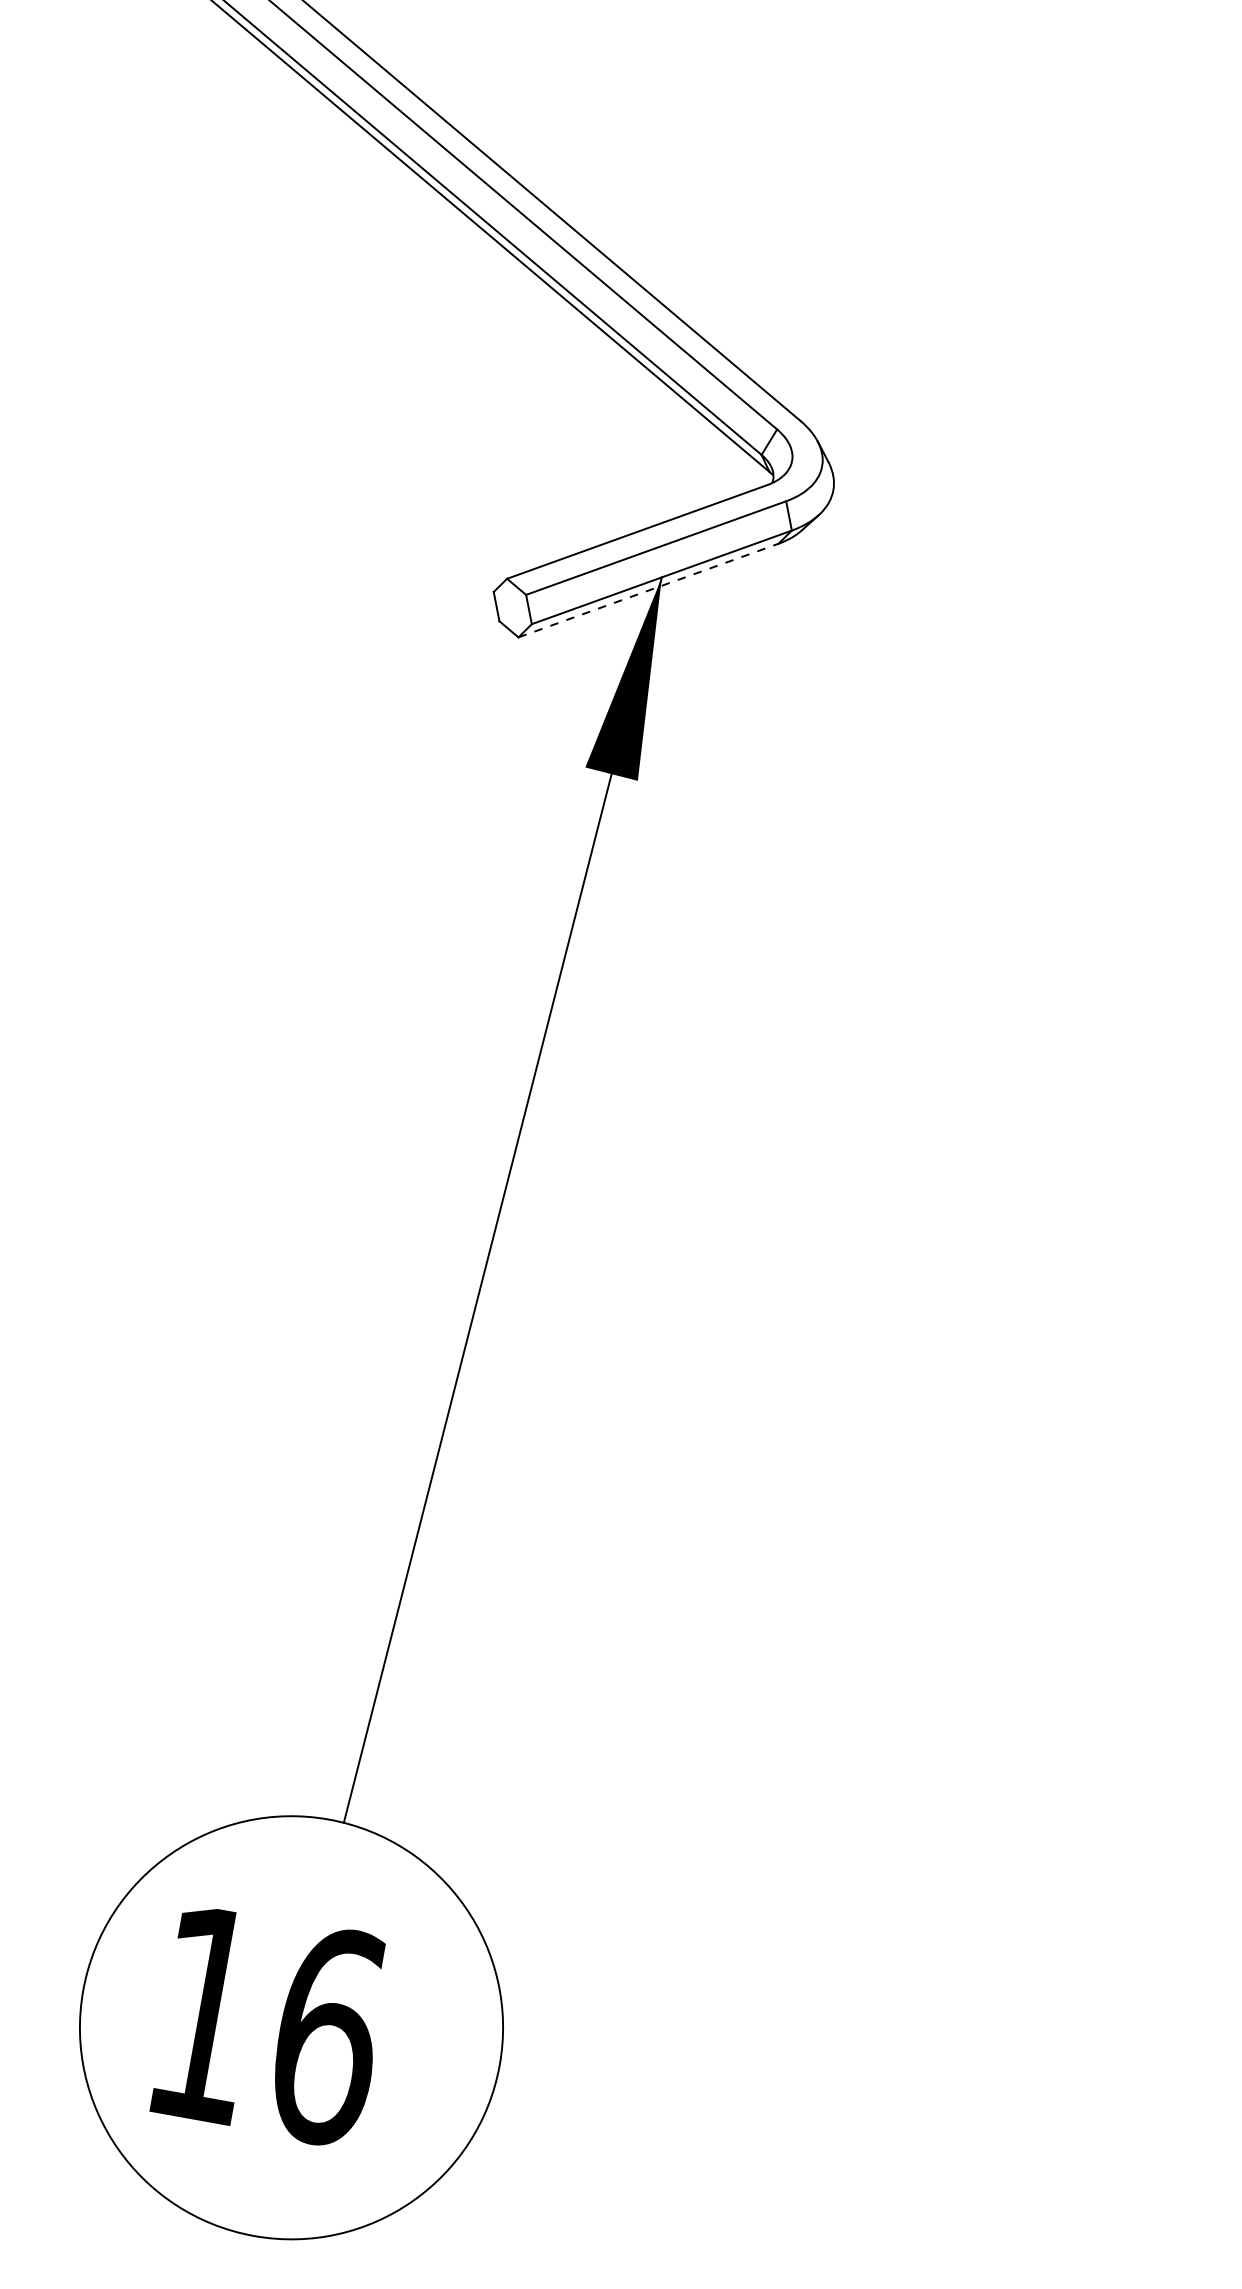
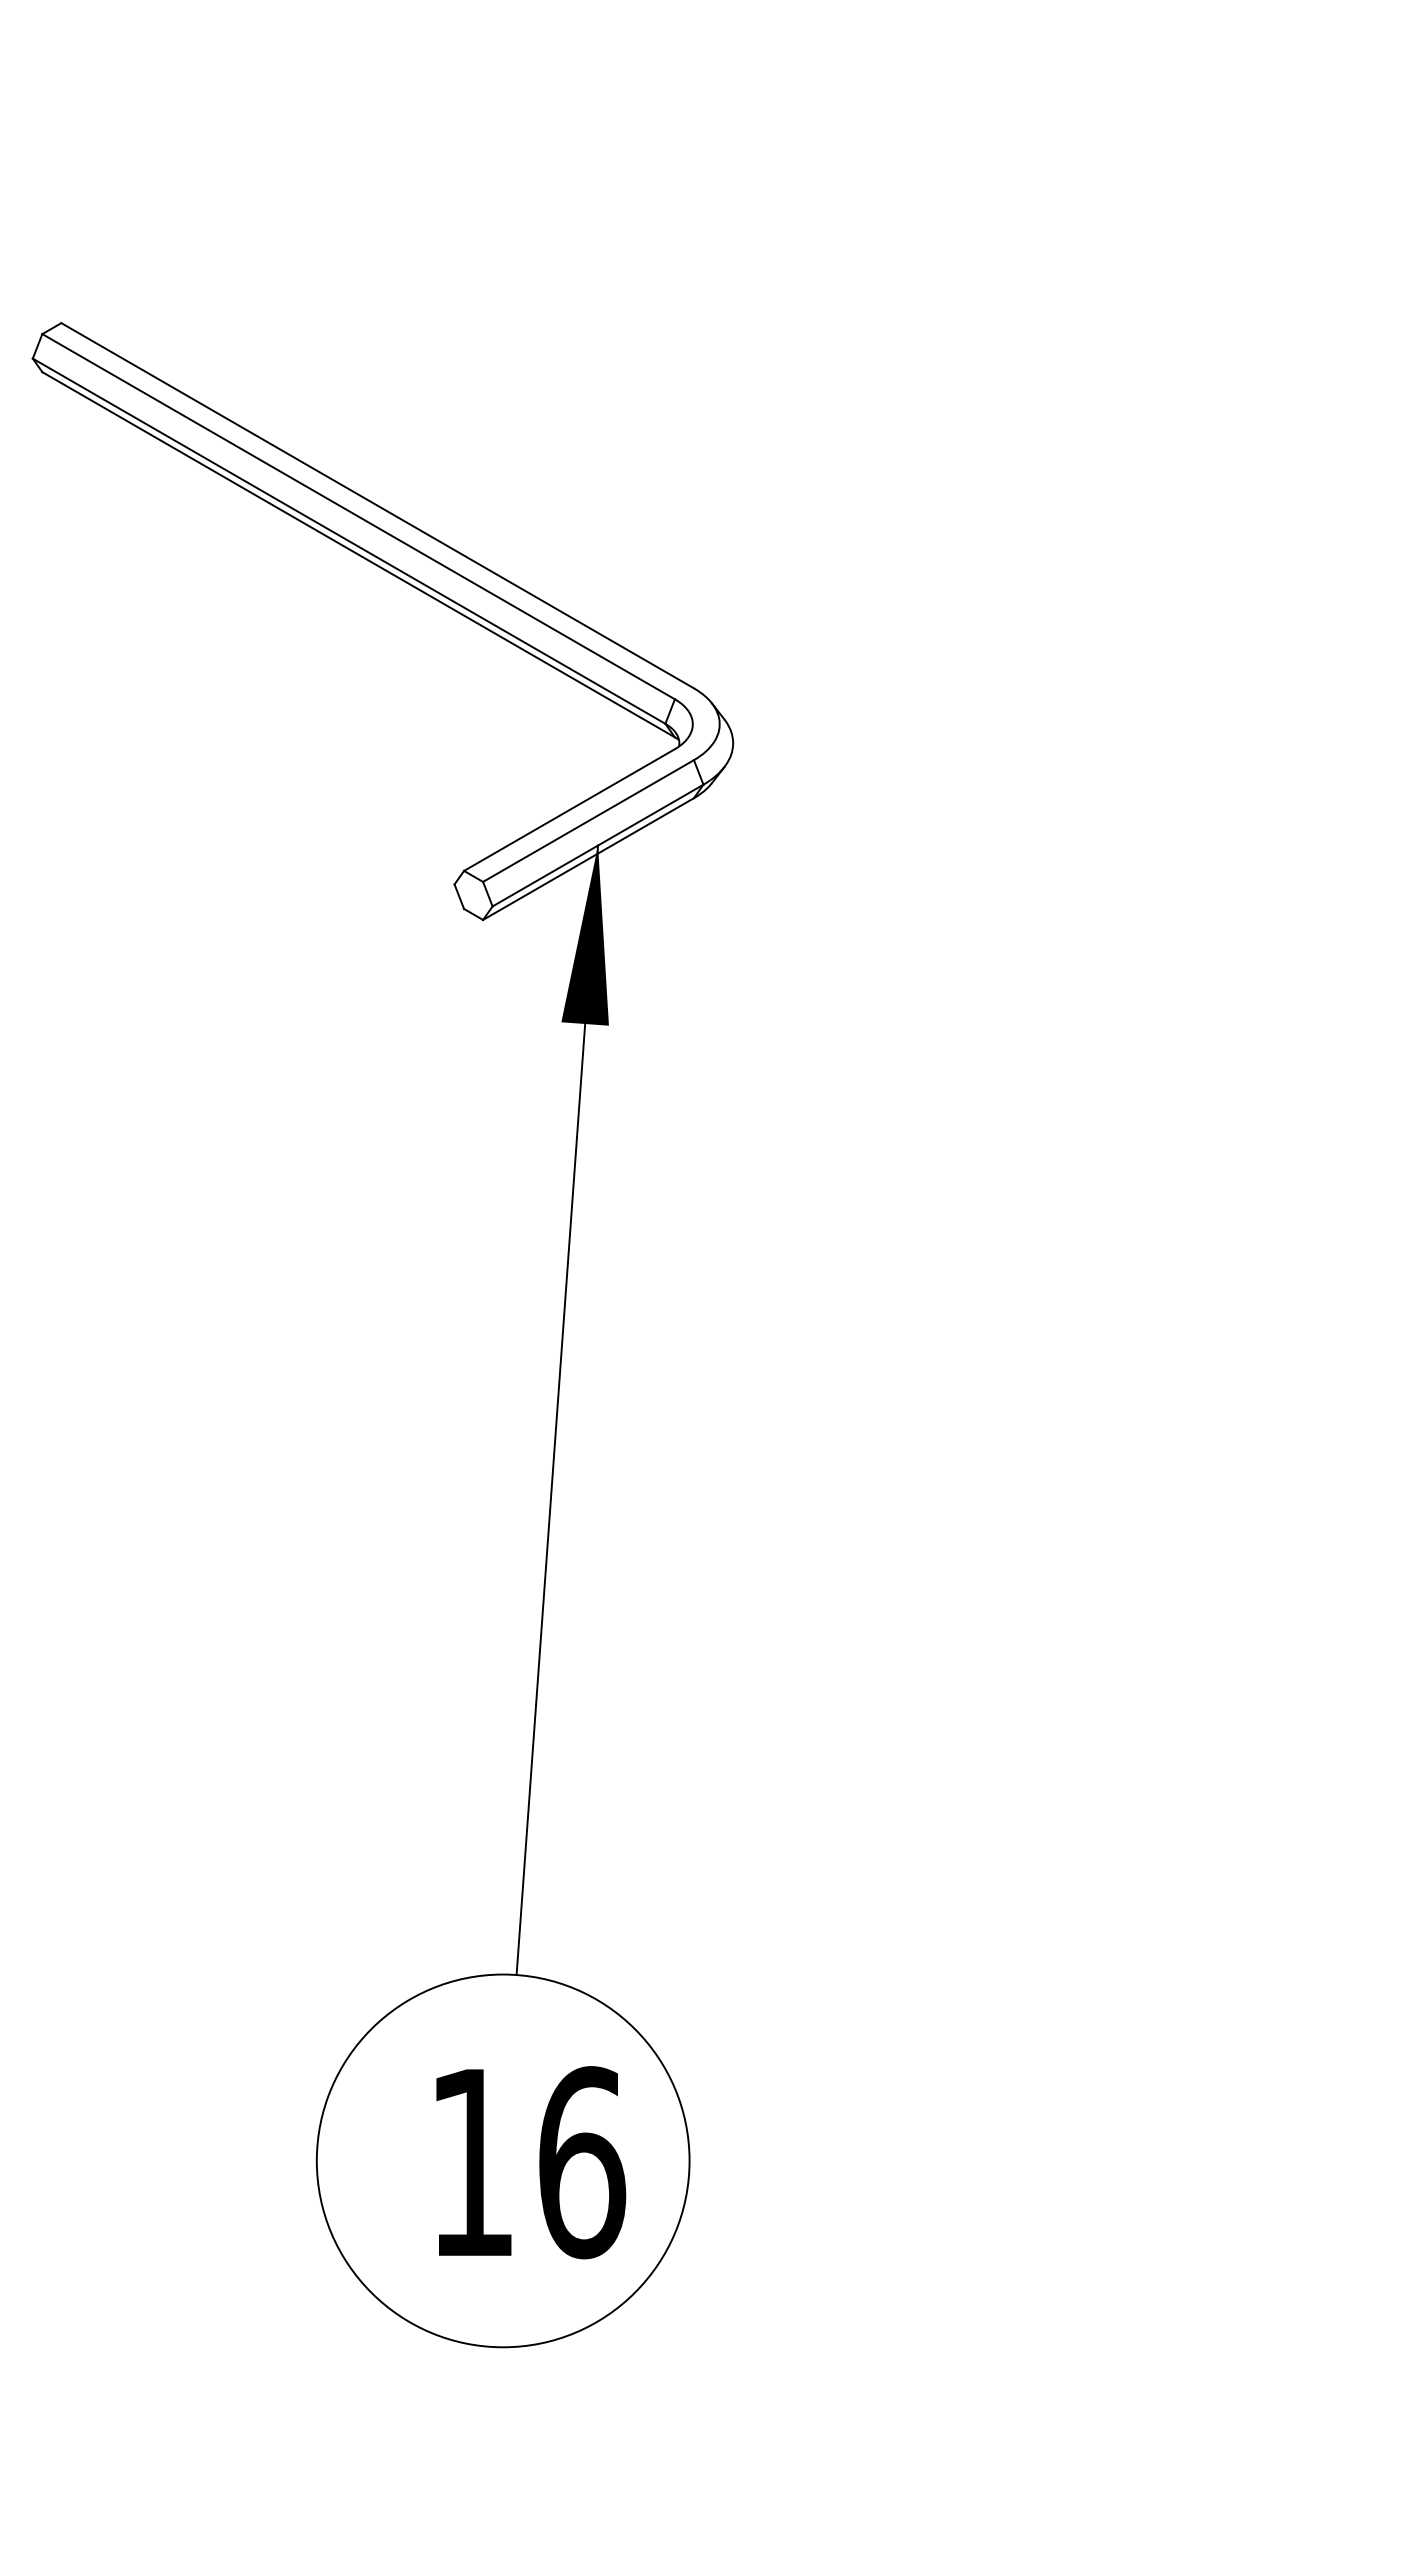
line: (648, 591) -> (588, 859), dashed -> solid
text: (271, 2026) -> (531, 2162), moved

